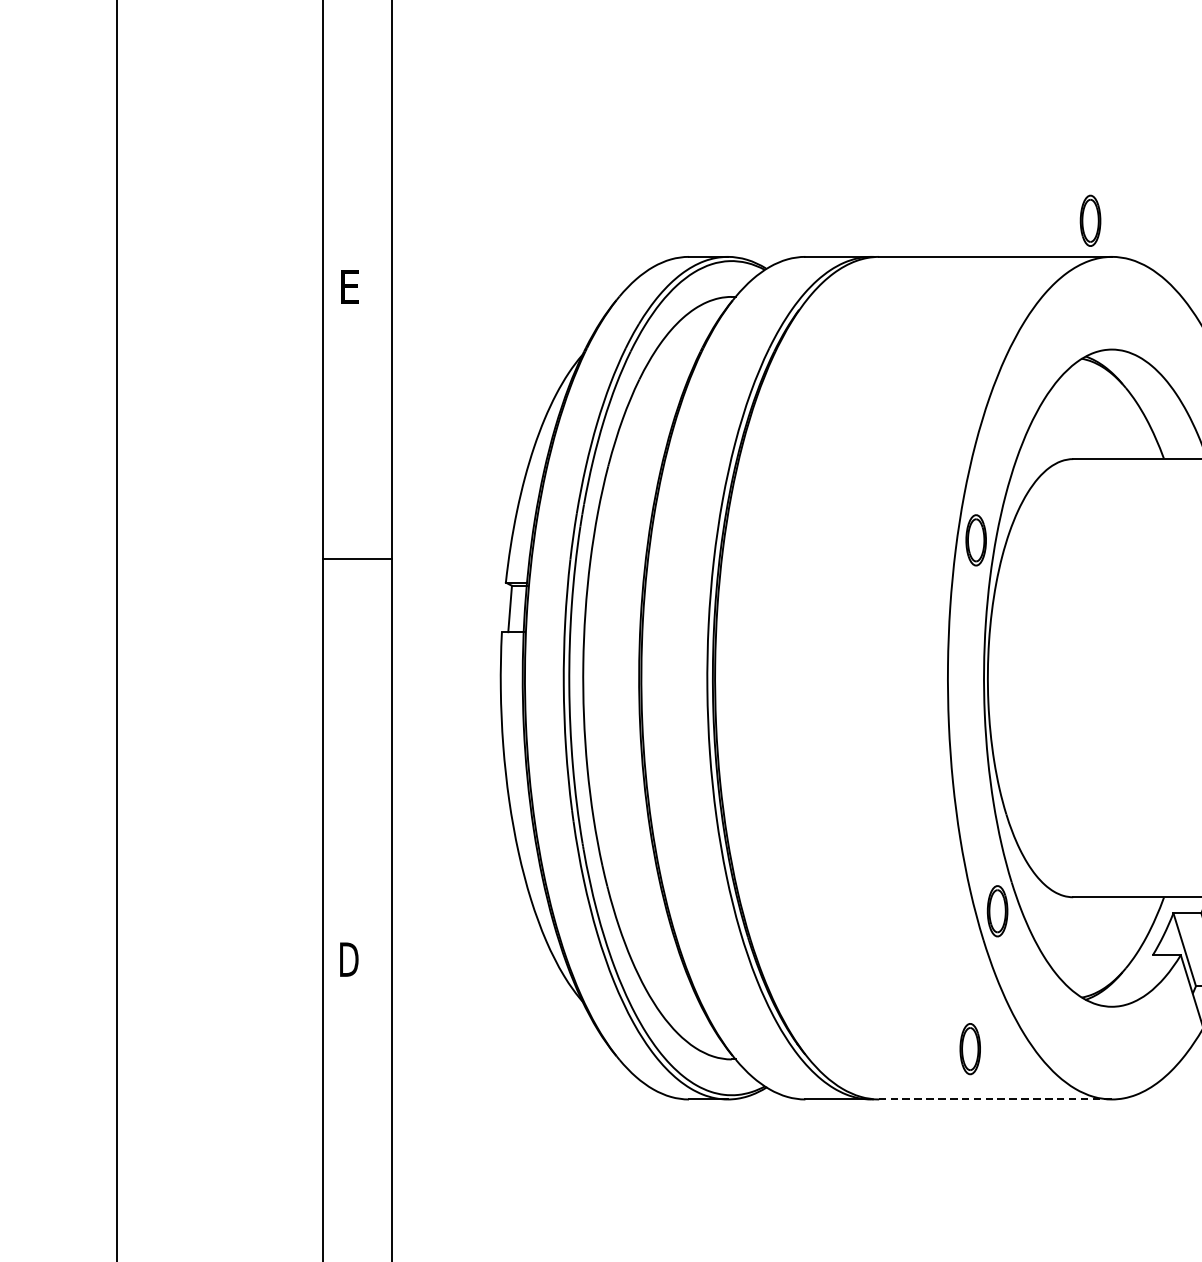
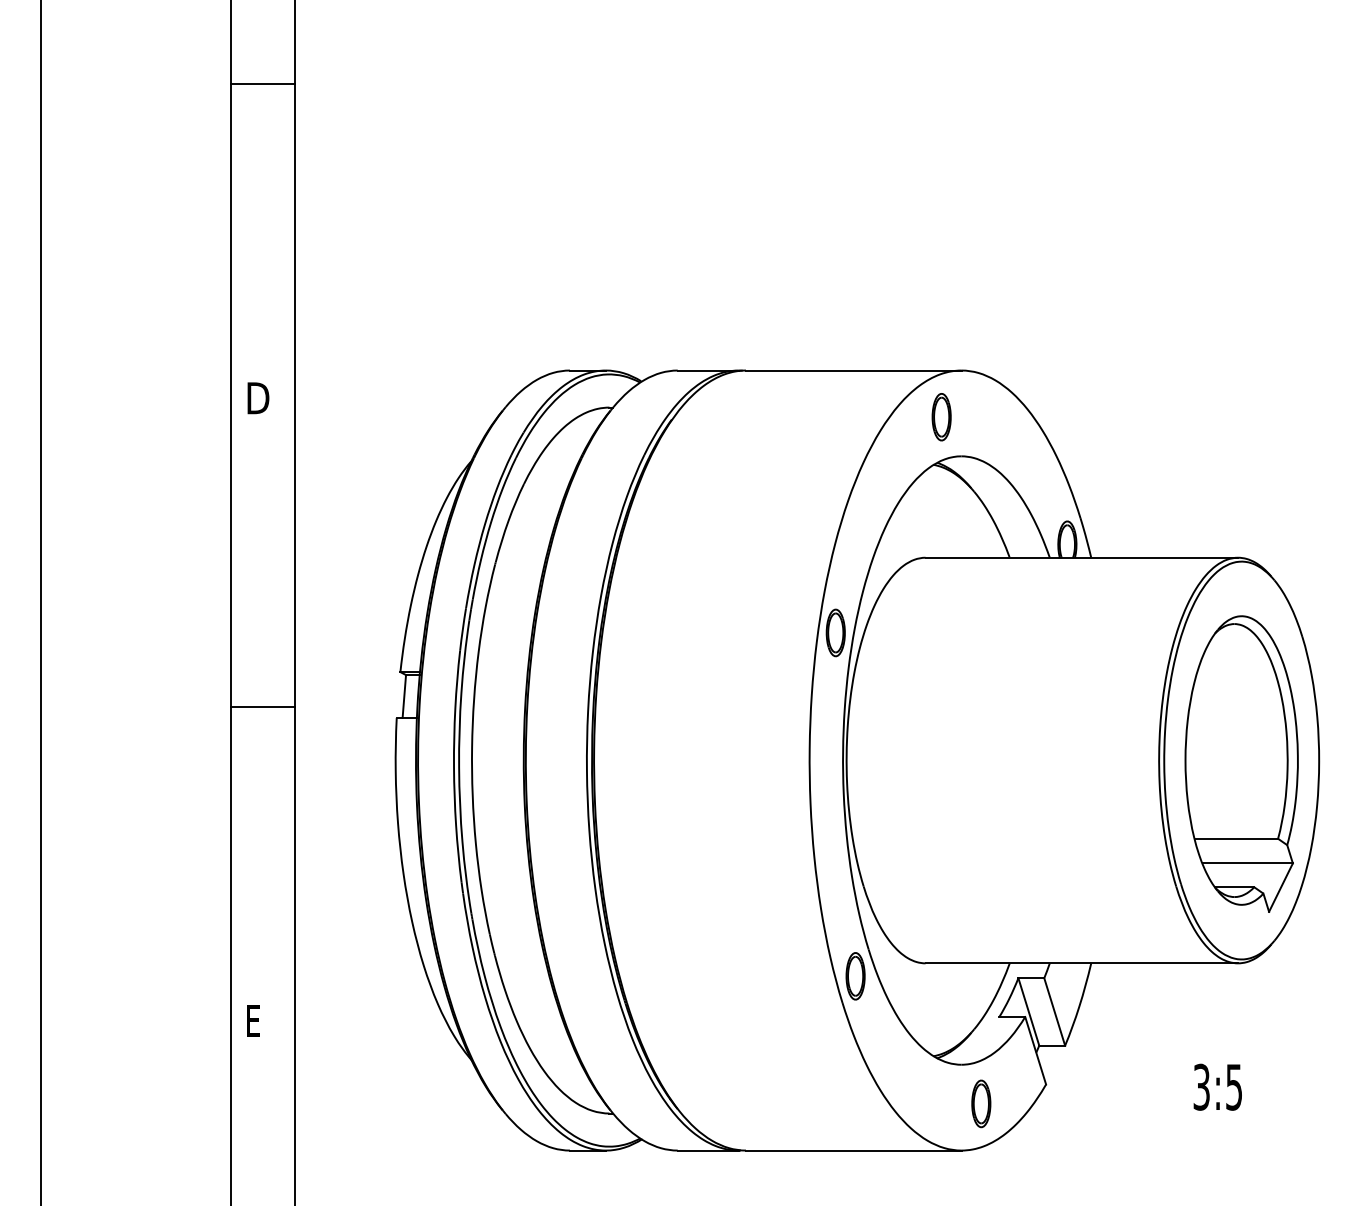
part: (1090, 221) -> (941, 417), moved
text: (352, 287) -> (258, 398), E -> D
line: (357, 559) -> (263, 706), moved
text: (349, 958) -> (255, 1020), D -> E
part: (970, 1048) -> (981, 1103), moved
line: (995, 1099) -> (853, 1150), dashed -> solid

